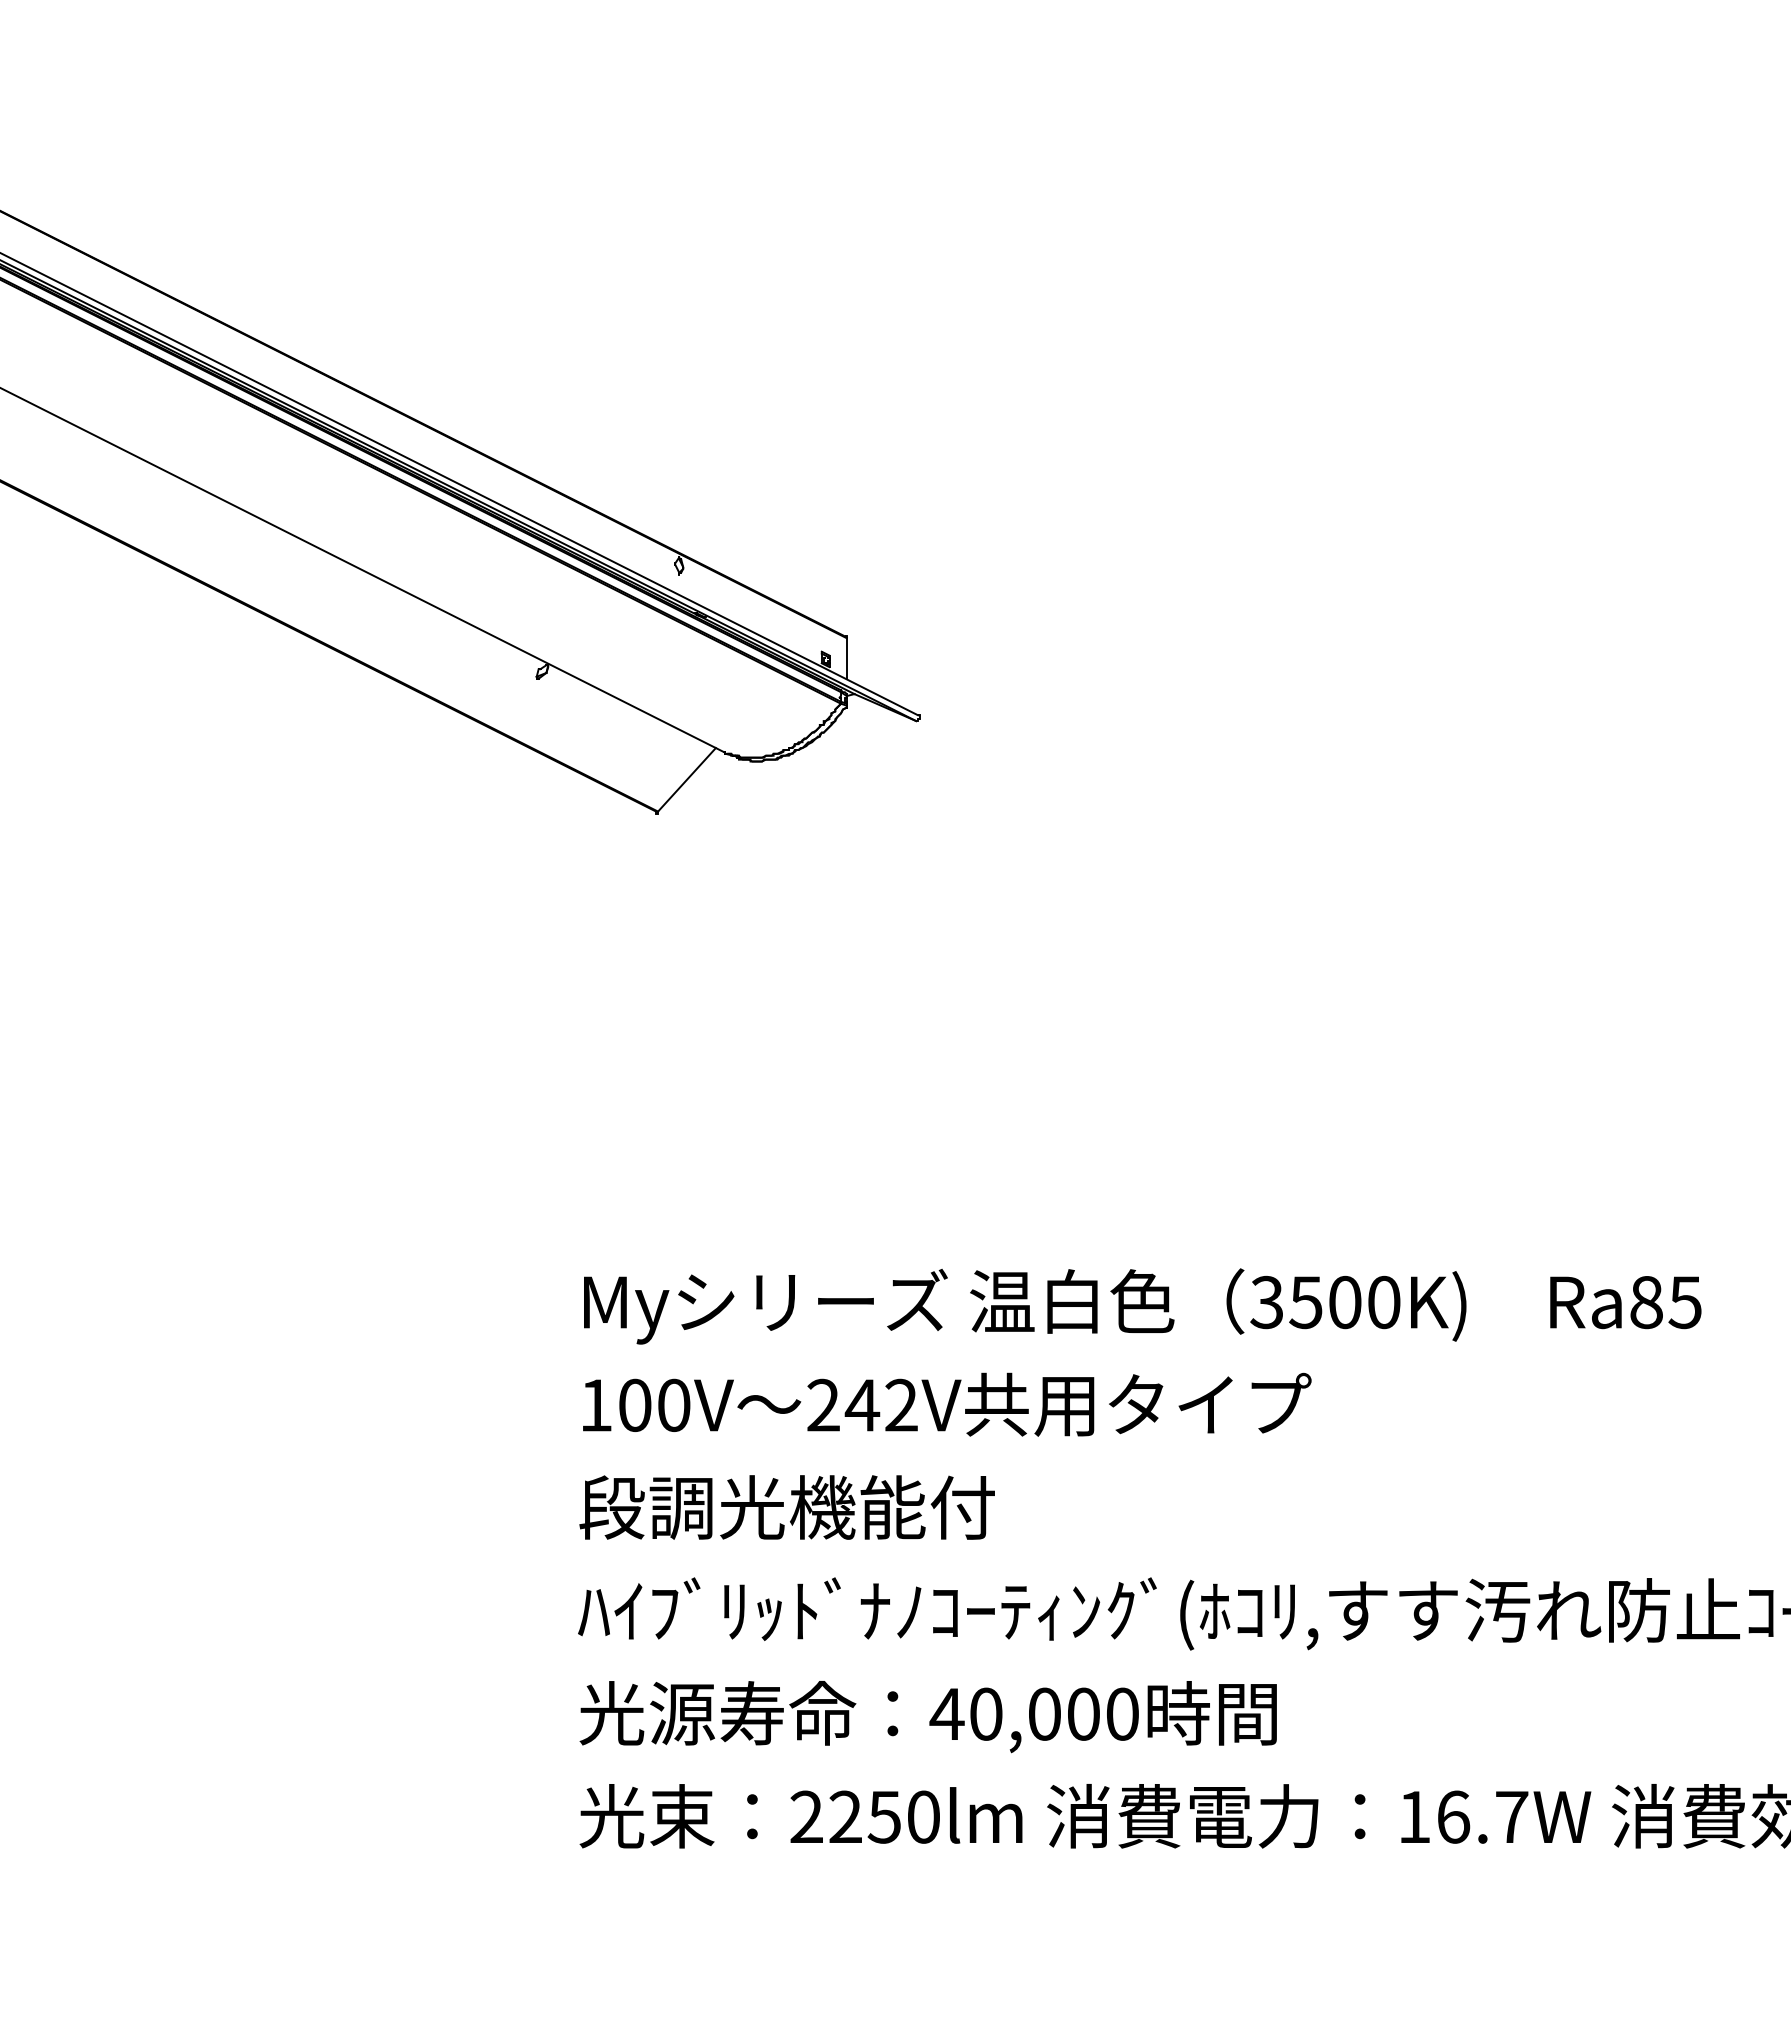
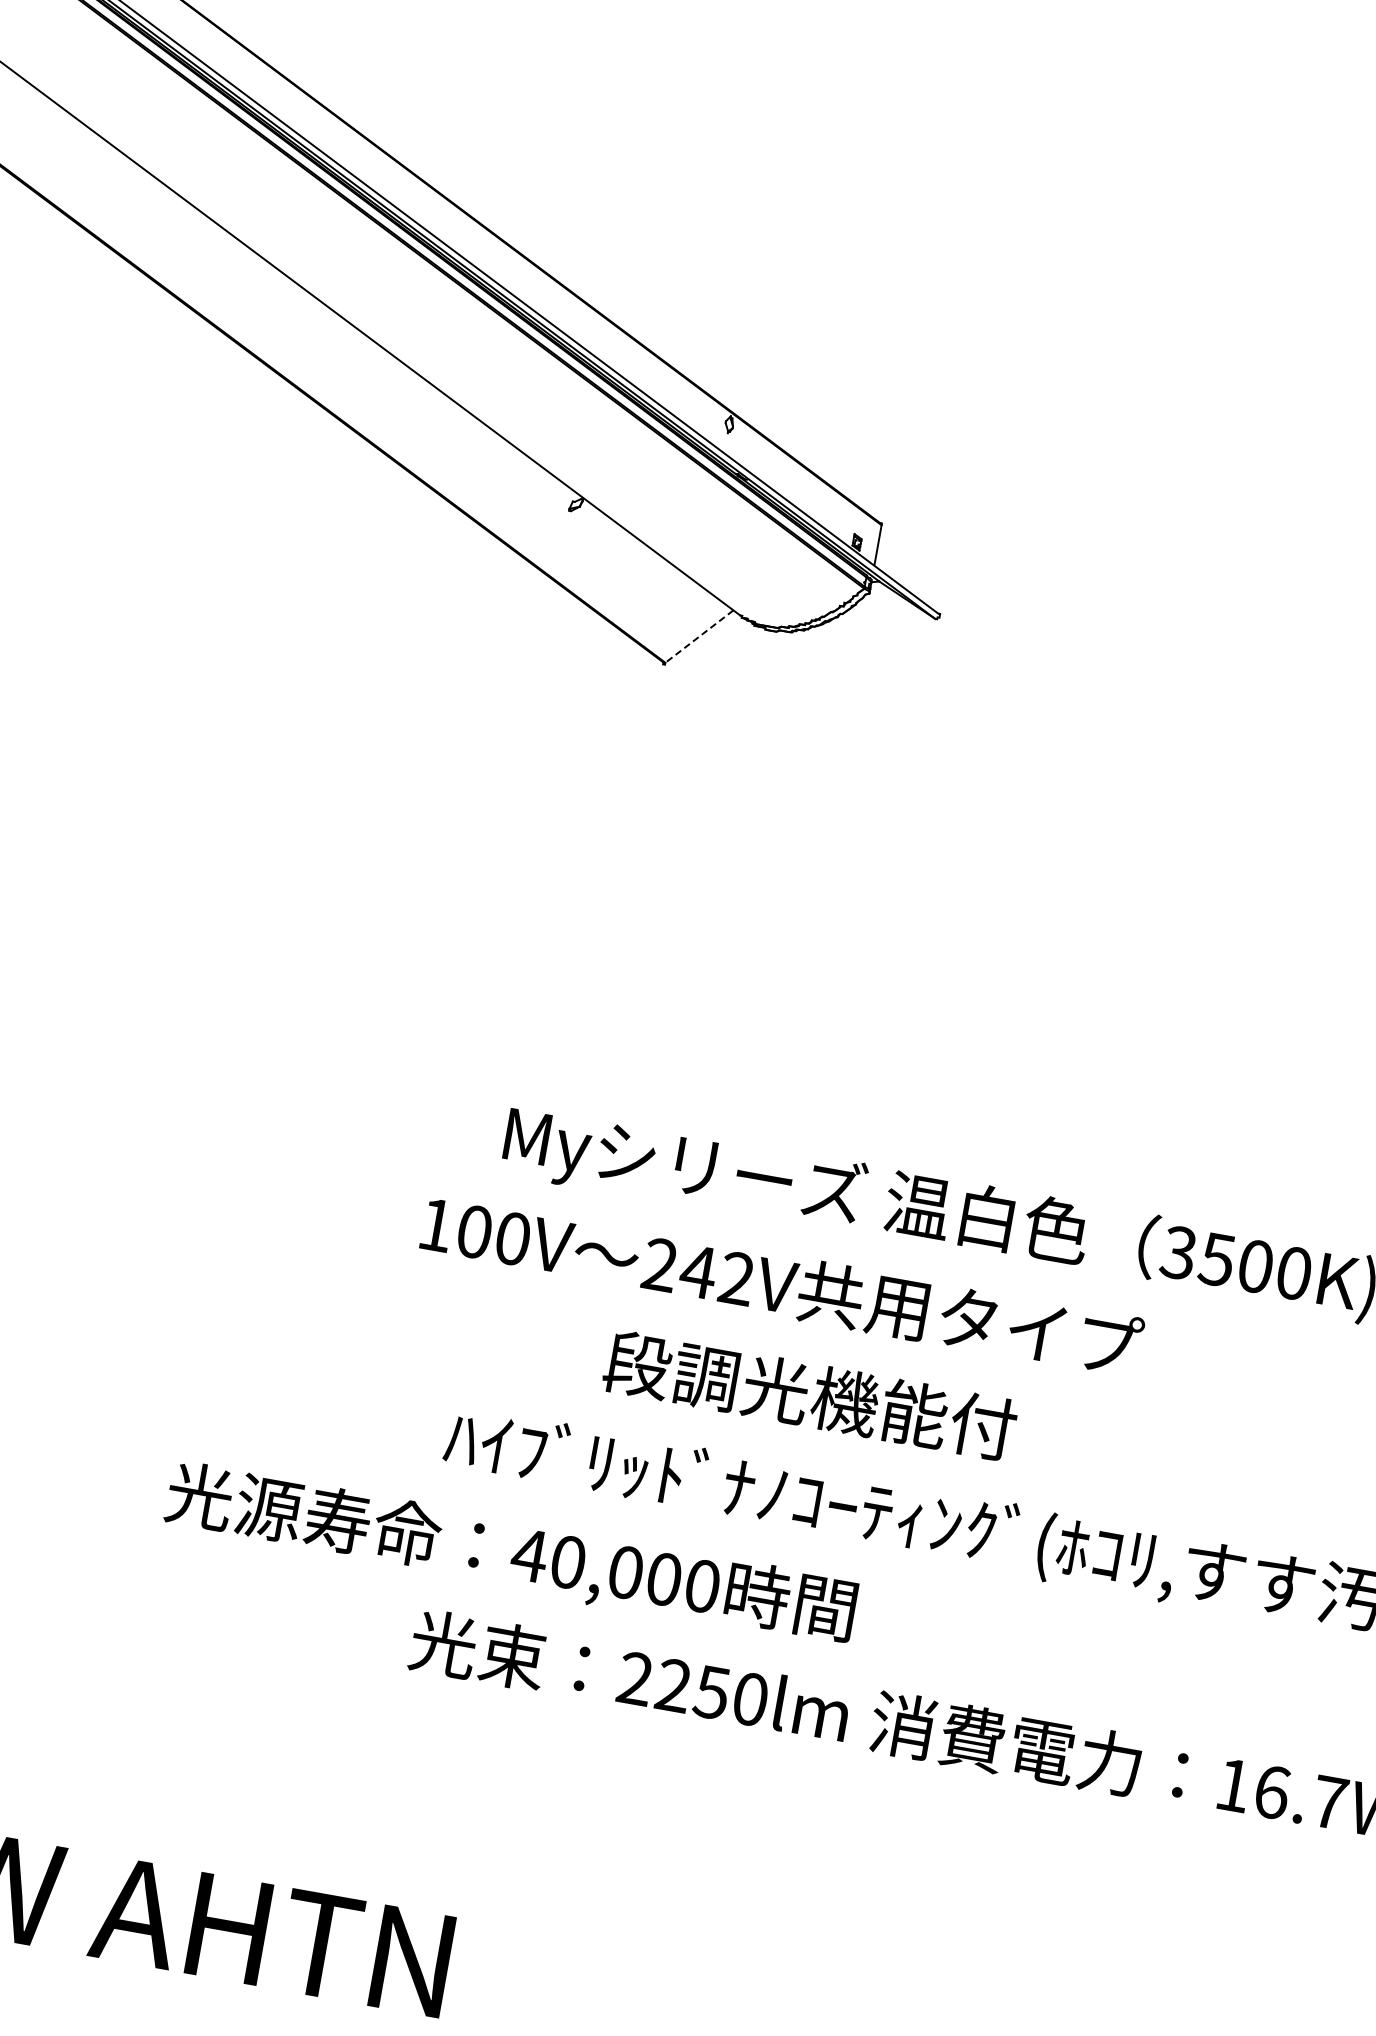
line: (686, 779) -> (699, 636), solid -> dashed
text: (947, 1404) -> (782, 1285), moved
text: (786, 1507) -> (809, 1395), moved
text: (927, 1717) -> (509, 1555), moved

